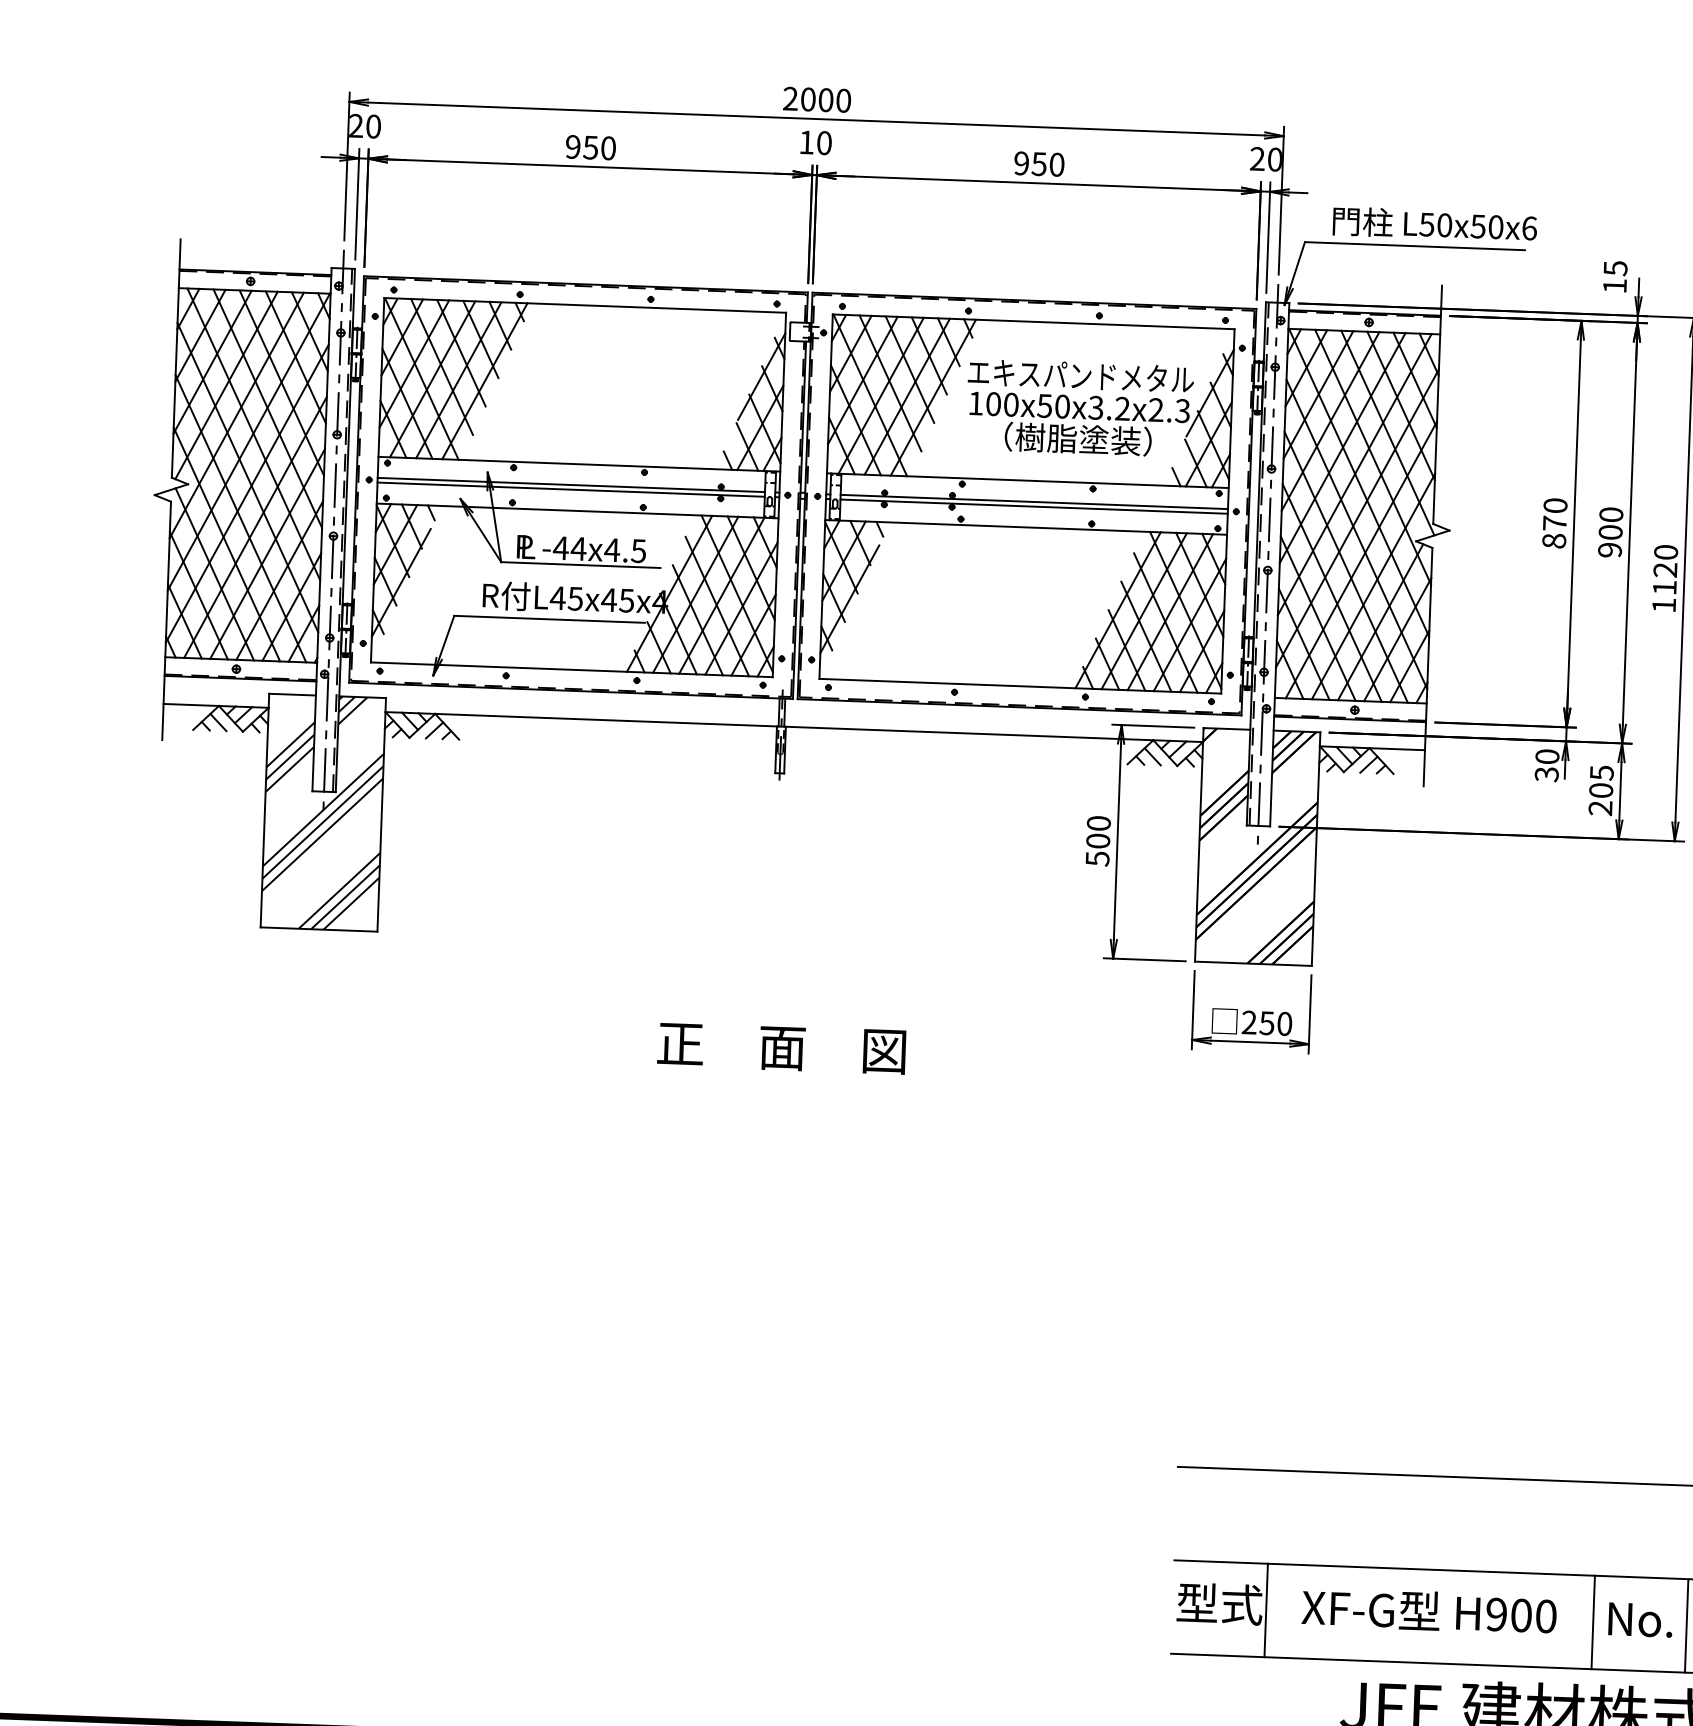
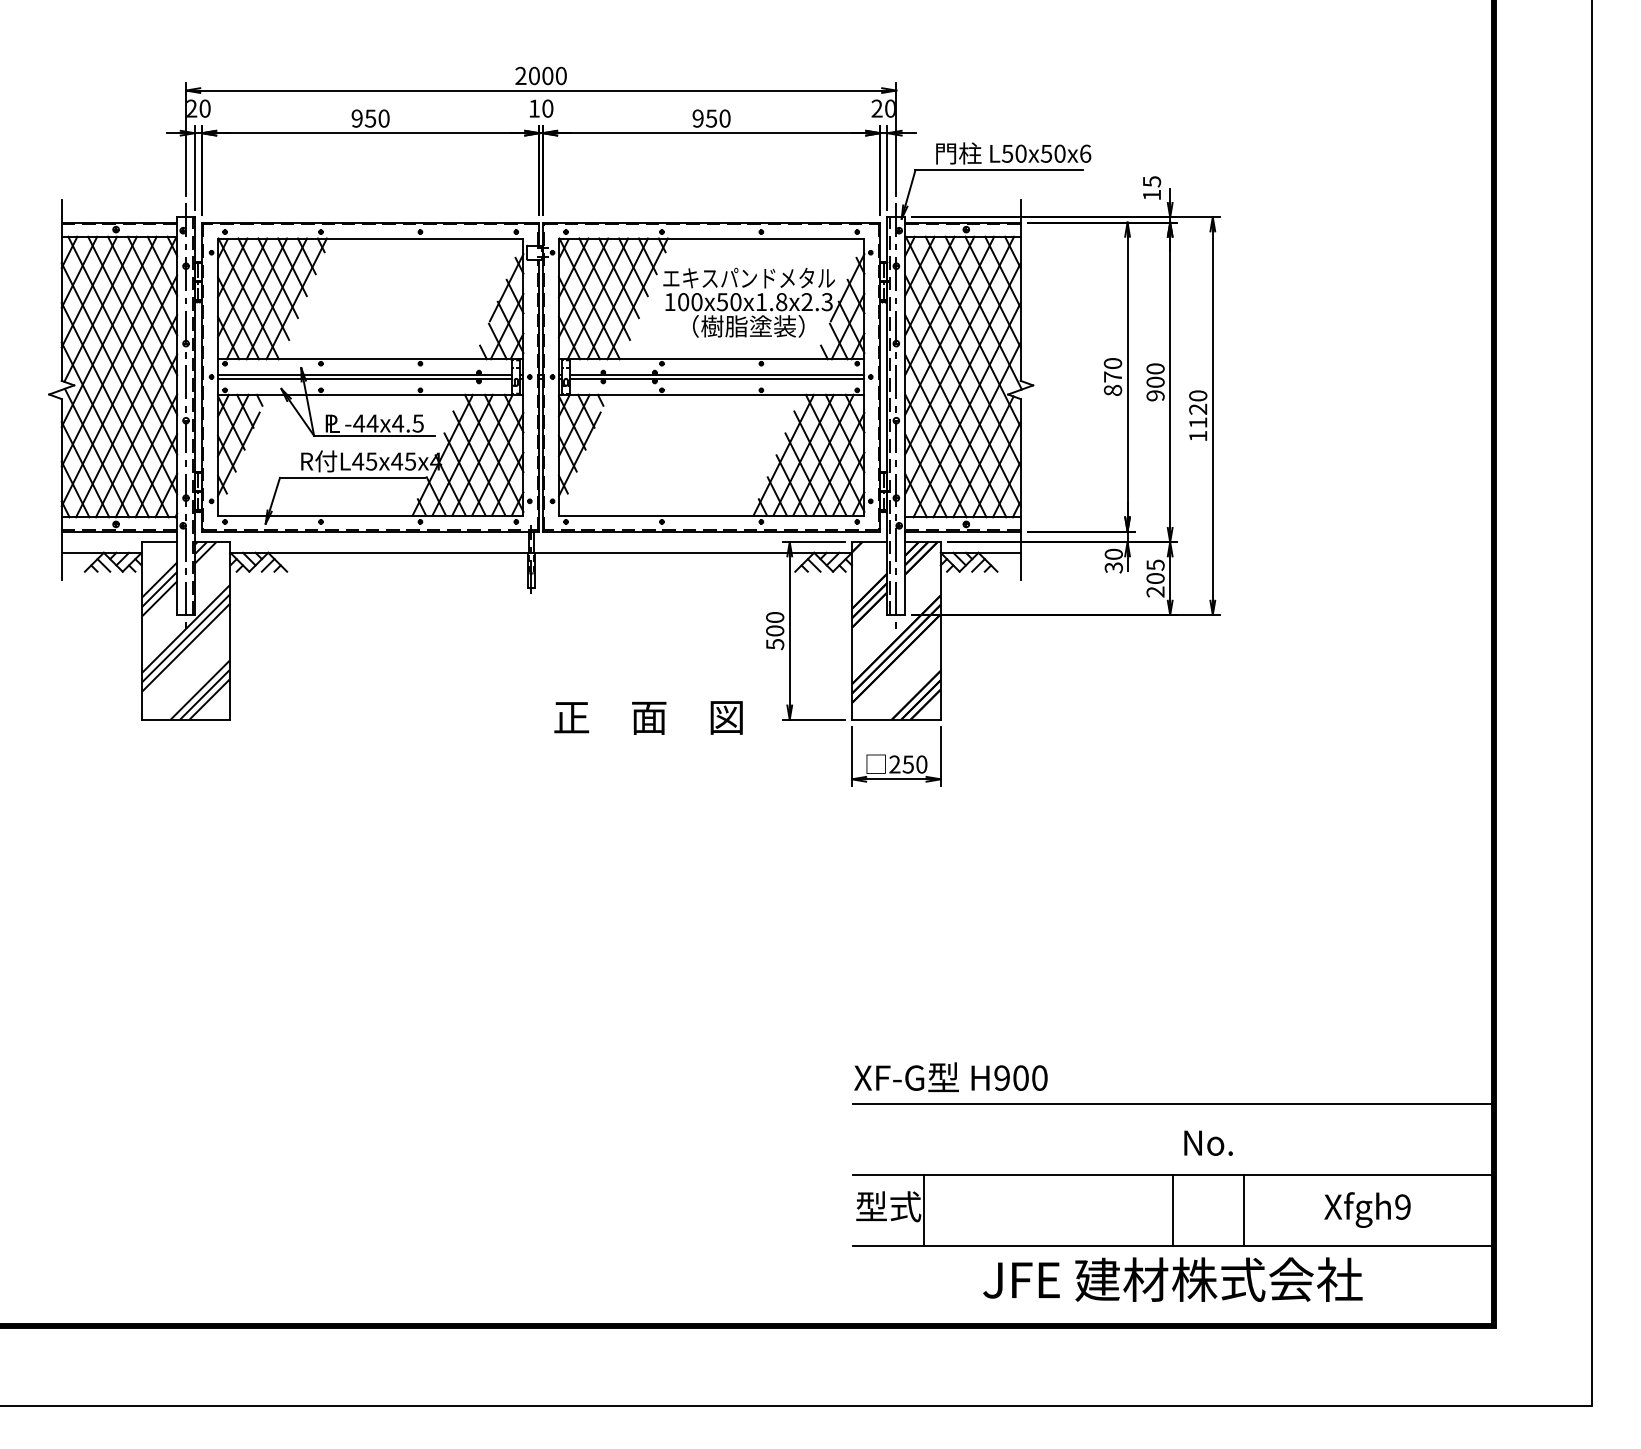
text: (1109, 408) -> (771, 302), 100x50x3.2x2.3 -> 100x50x1.8x2.3
text: (781, 1047) -> (648, 717), moved
text: (1428, 1610) -> (950, 1076), moved
text: (1640, 1619) -> (1208, 1142), moved

